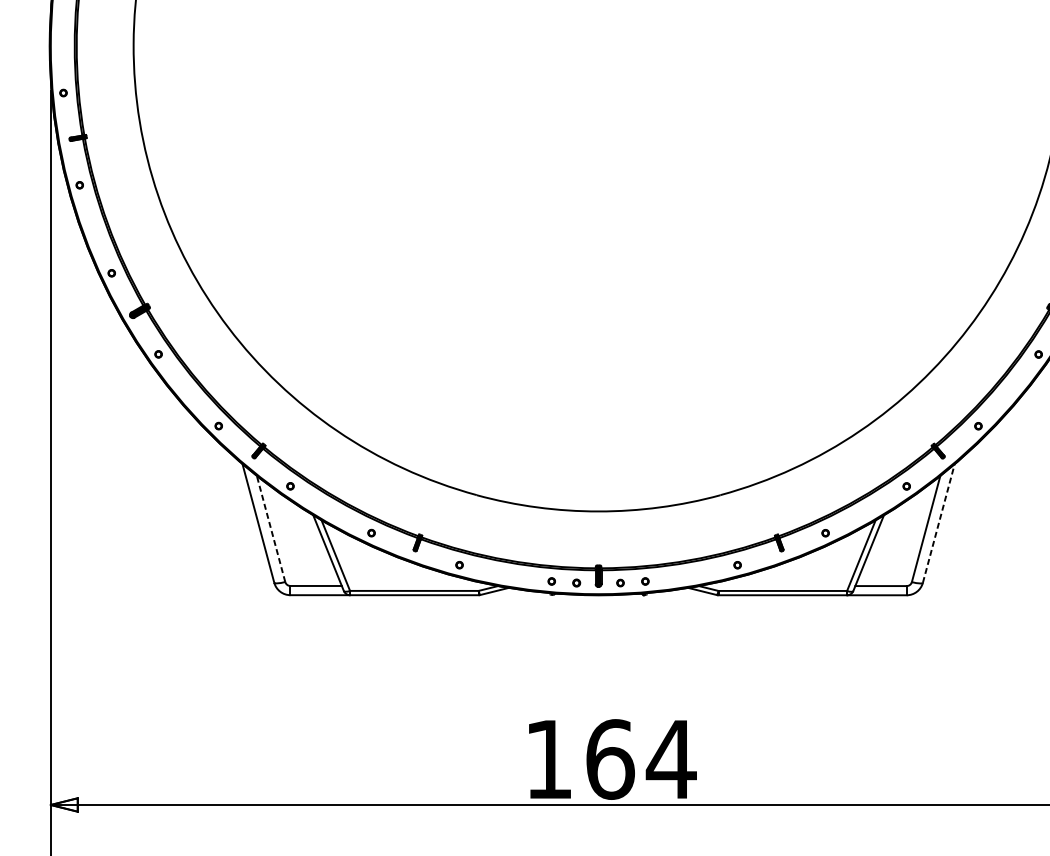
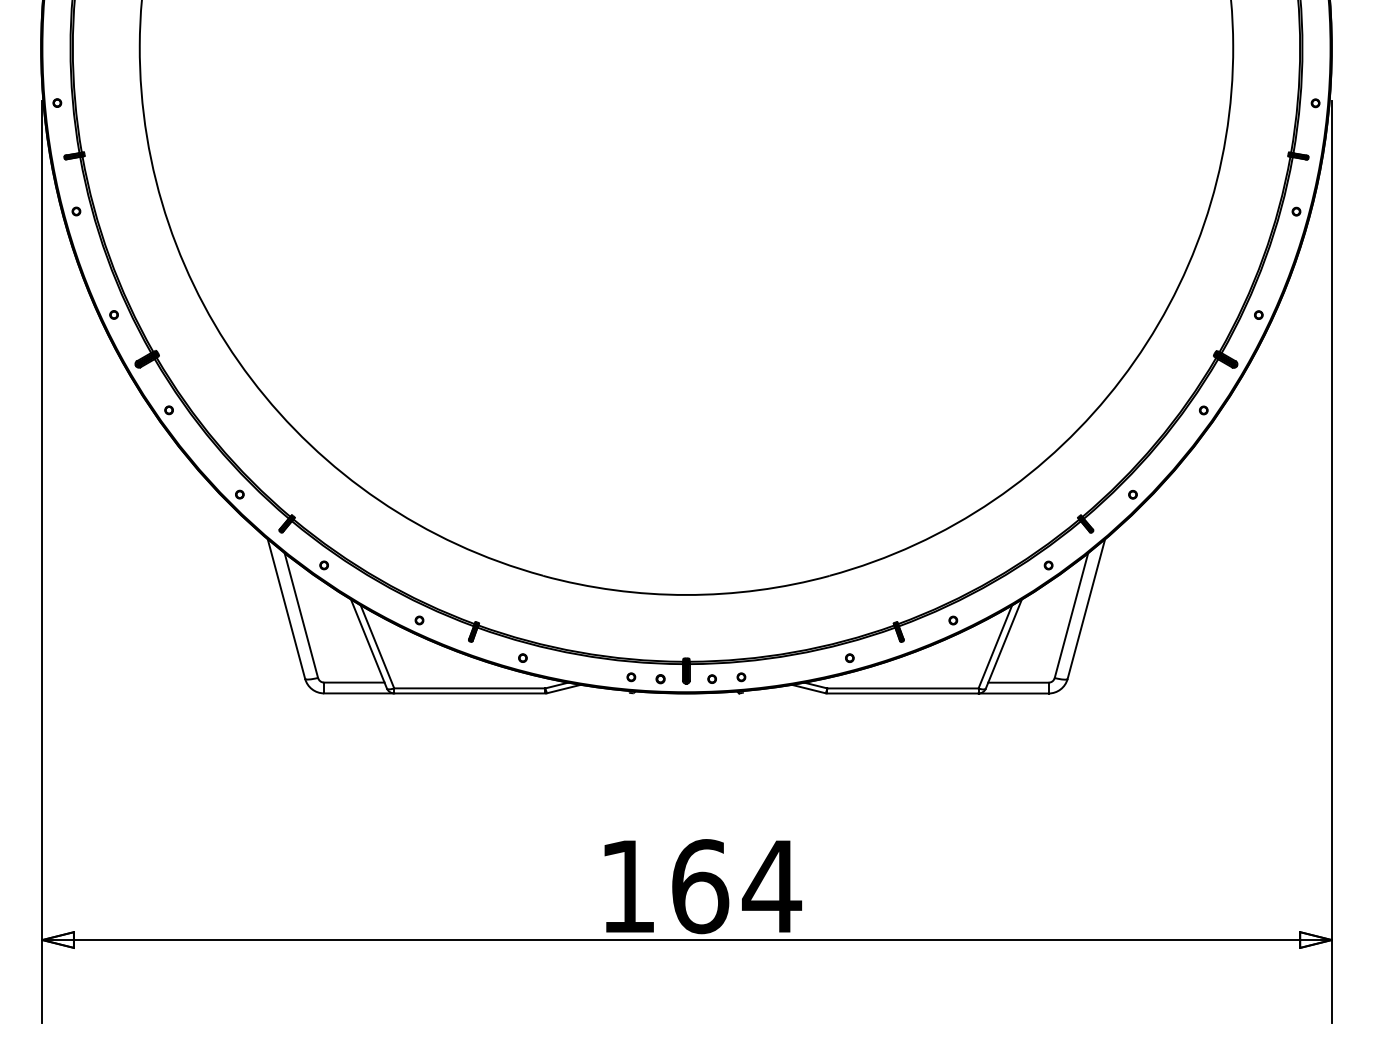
line: (938, 522) -> (1086, 608), dashed -> solid
line: (271, 528) -> (301, 615), dashed -> solid

